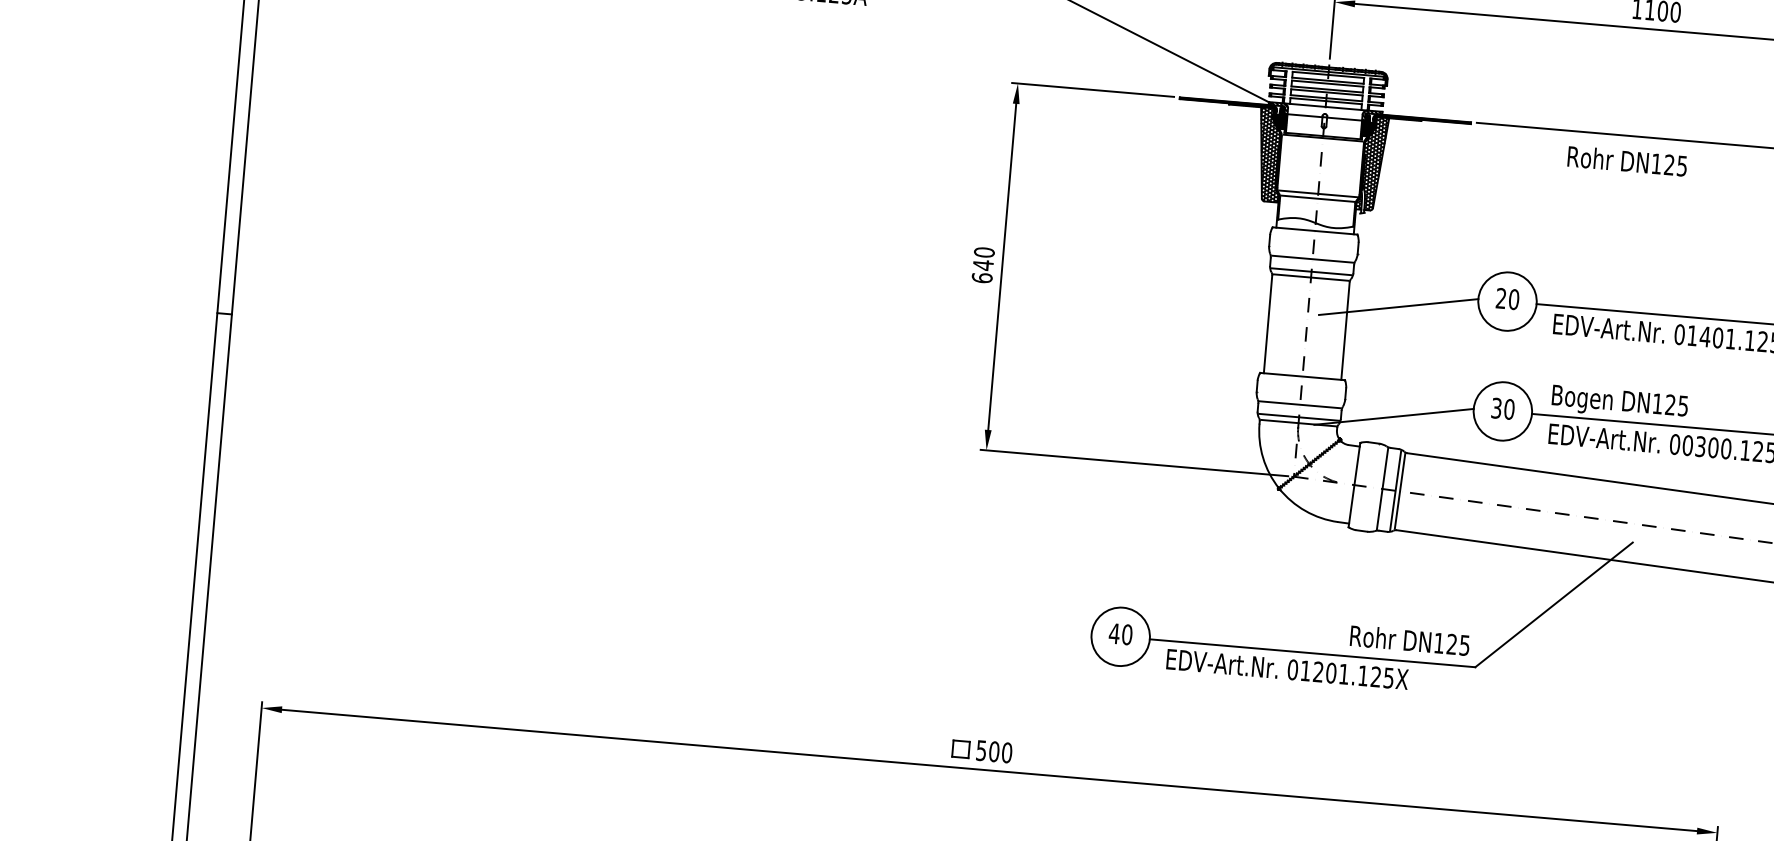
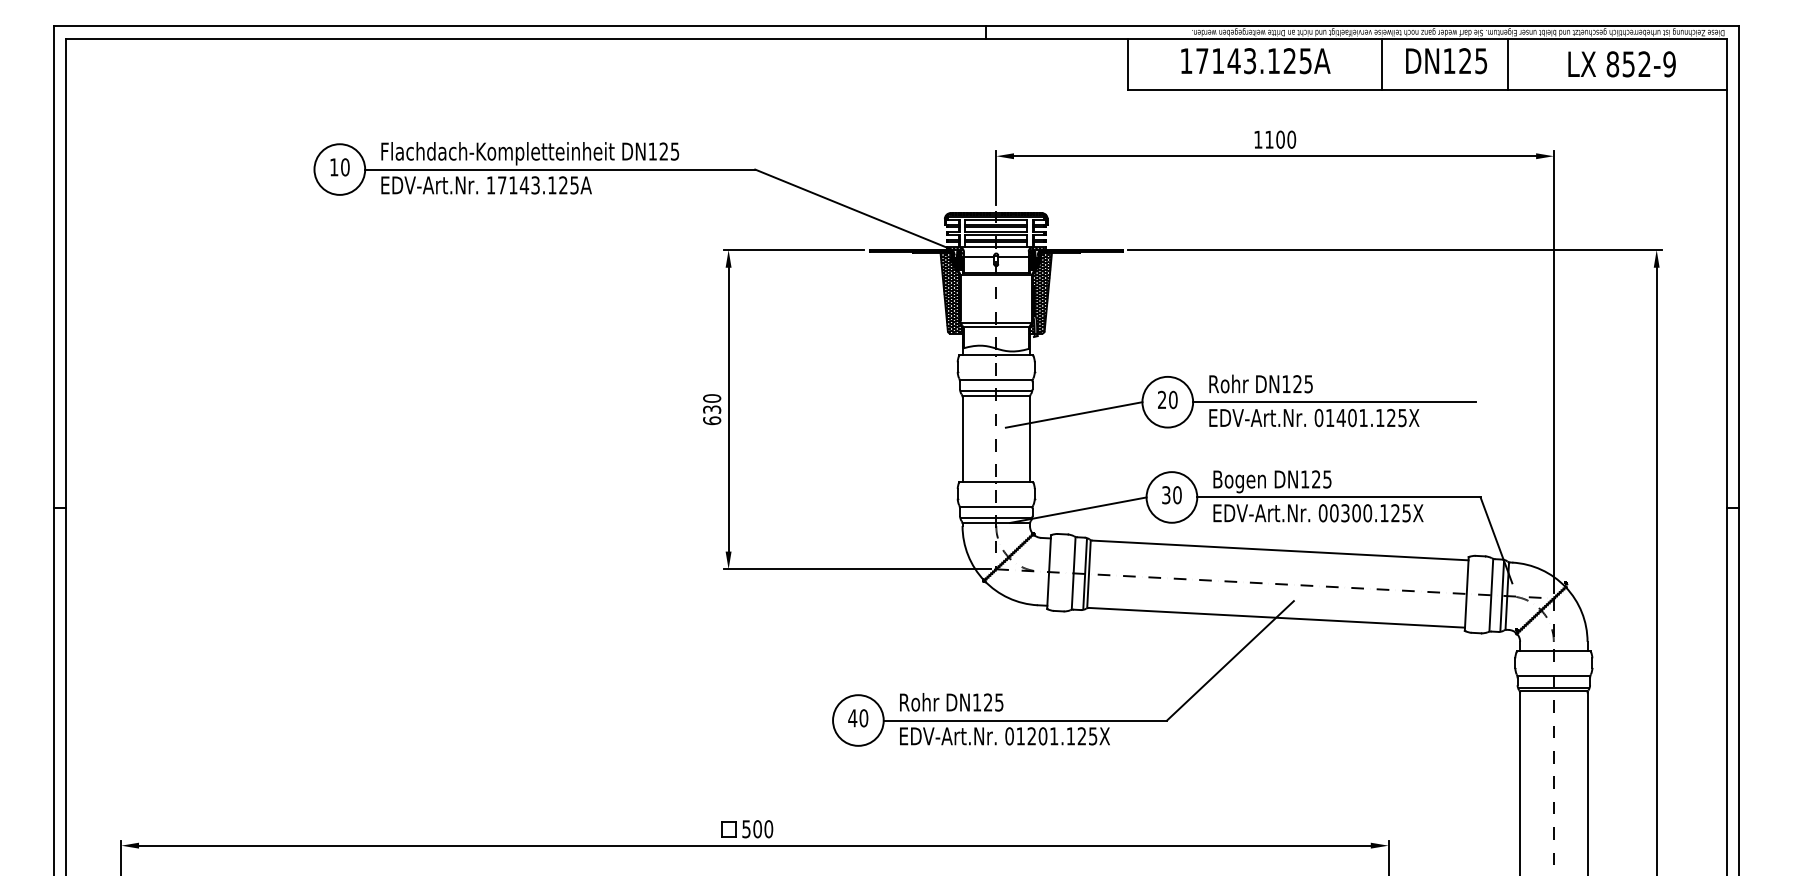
text: (1626, 160) -> (1260, 383), moved
text: (983, 265) -> (712, 409), 640 -> 630
text: (1409, 640) -> (951, 702), moved

